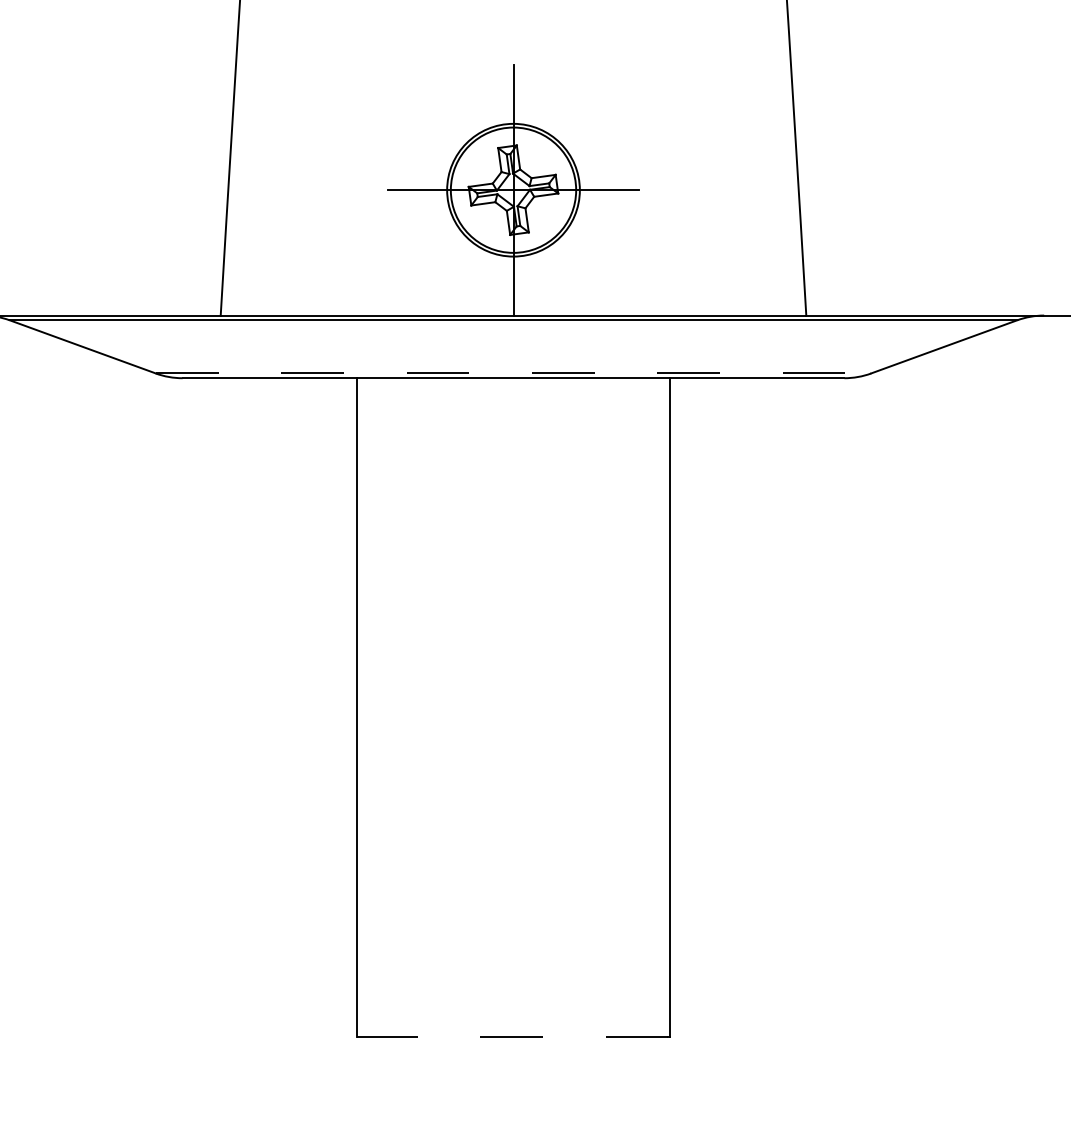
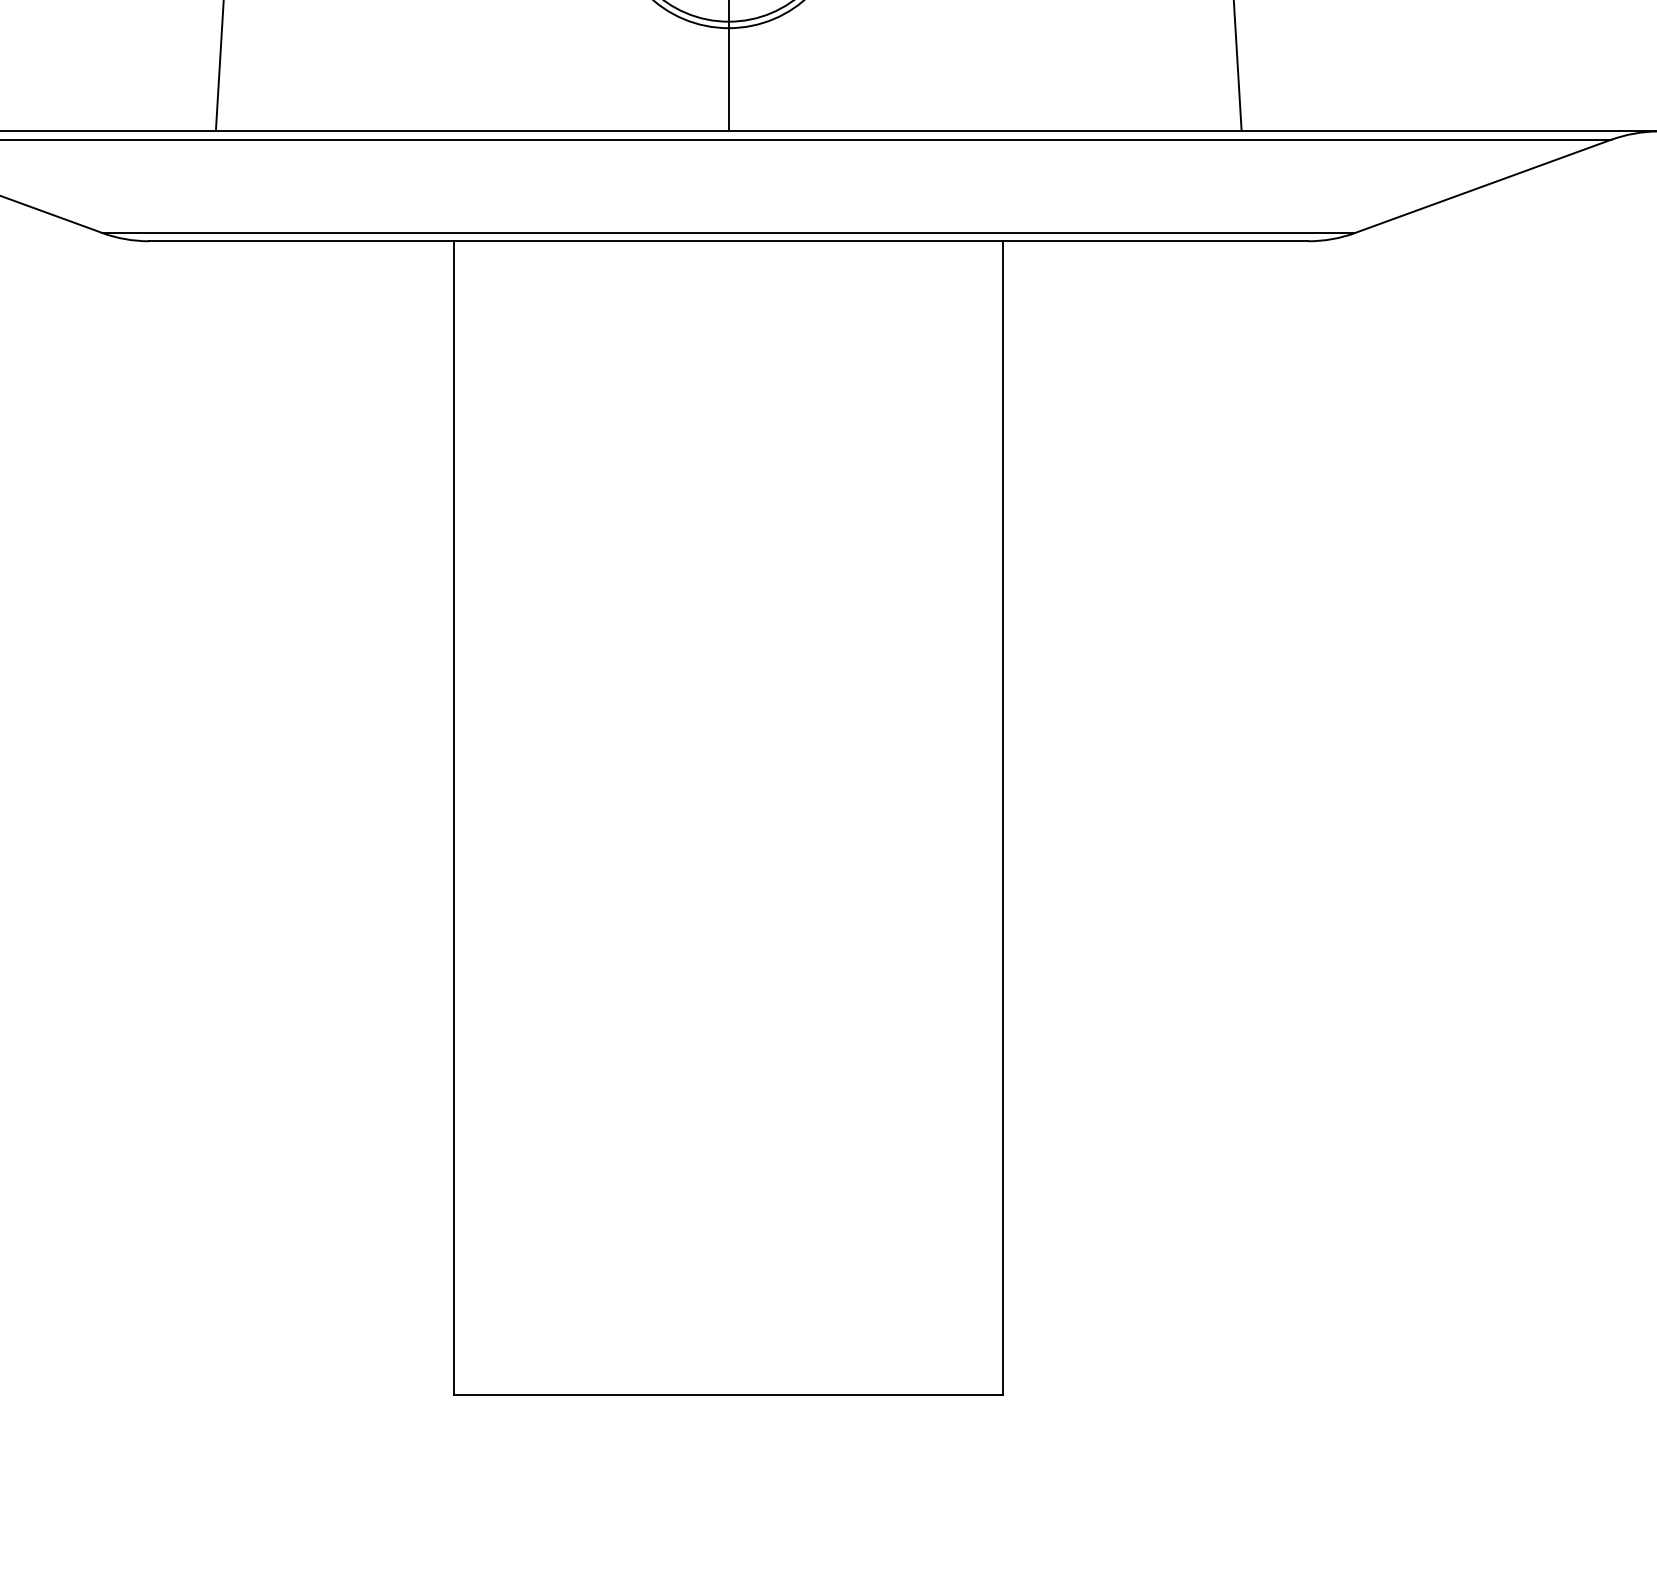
line: (513, 373) -> (728, 232), dashed -> solid
line: (512, 1036) -> (726, 1394), dashed -> solid

